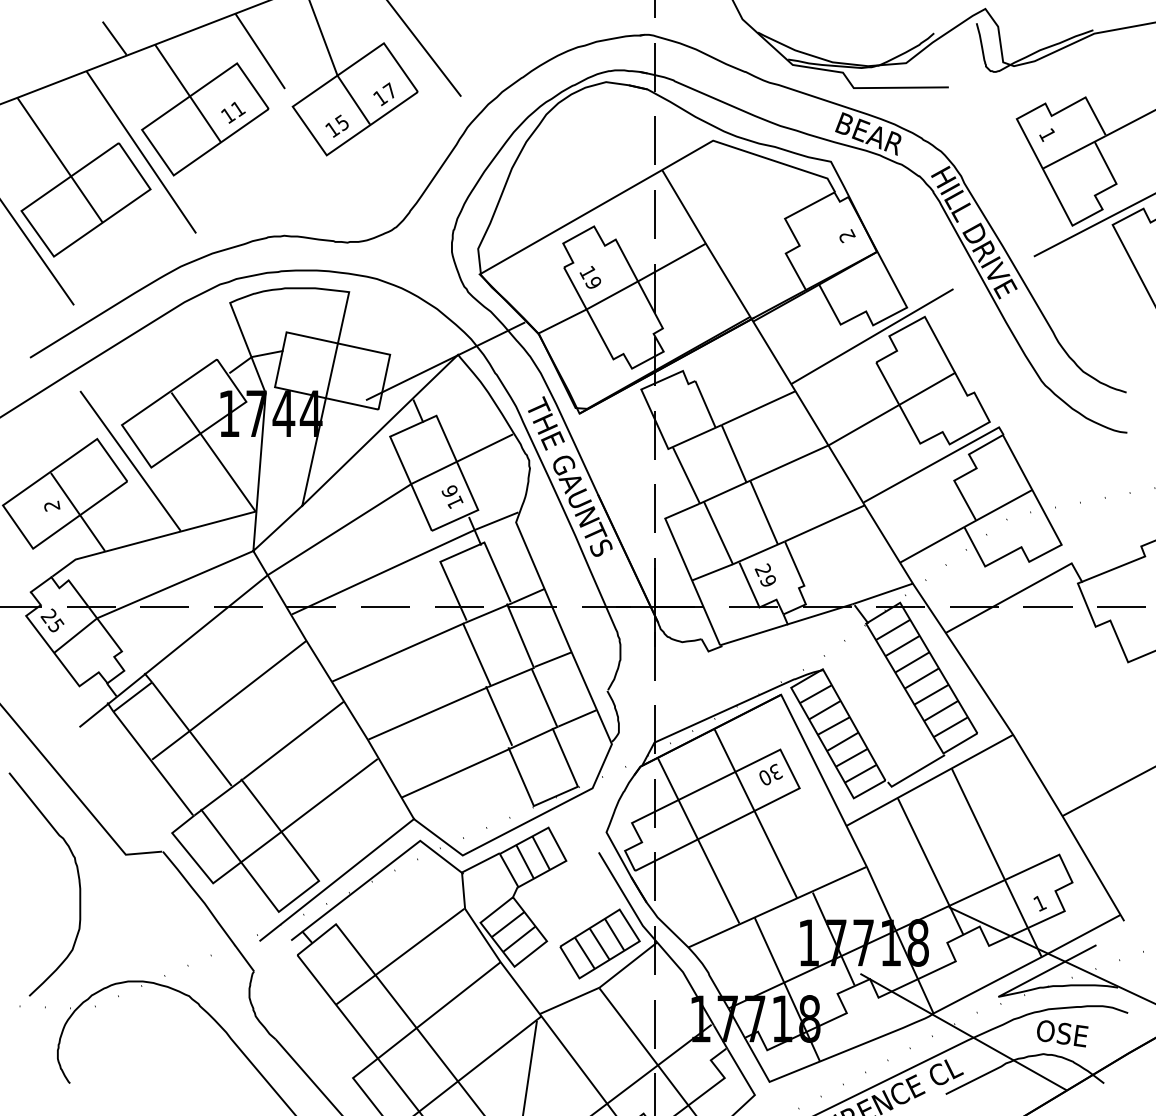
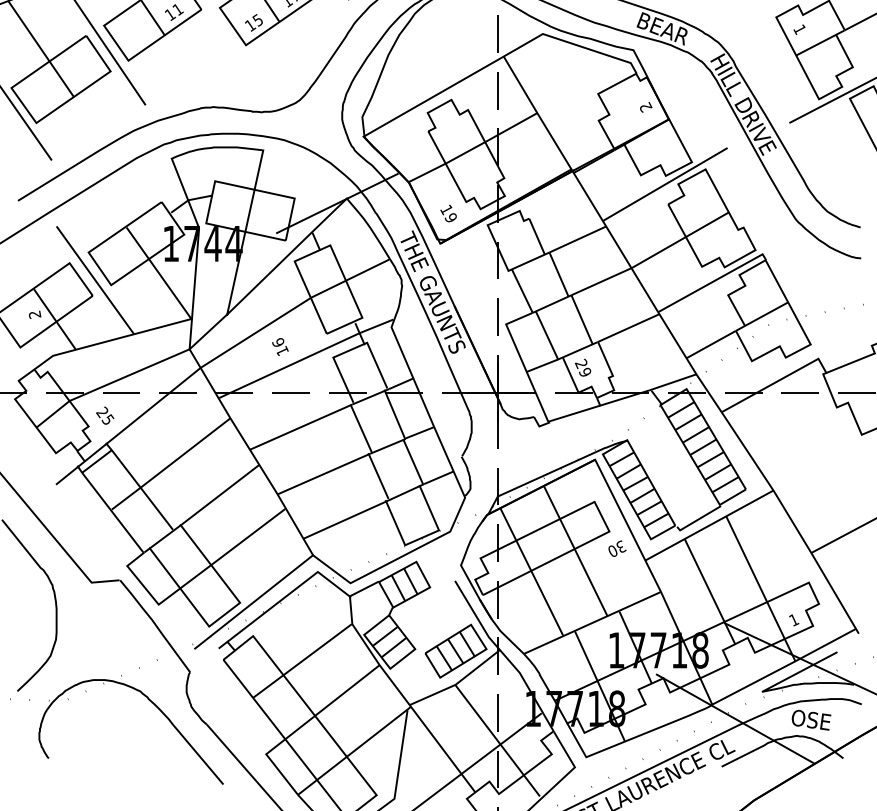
text: (589, 277) -> (447, 213), moved
text: (452, 496) -> (280, 346), moved
text: (52, 620) -> (105, 415), moved
text: (770, 774) -> (616, 548), moved

